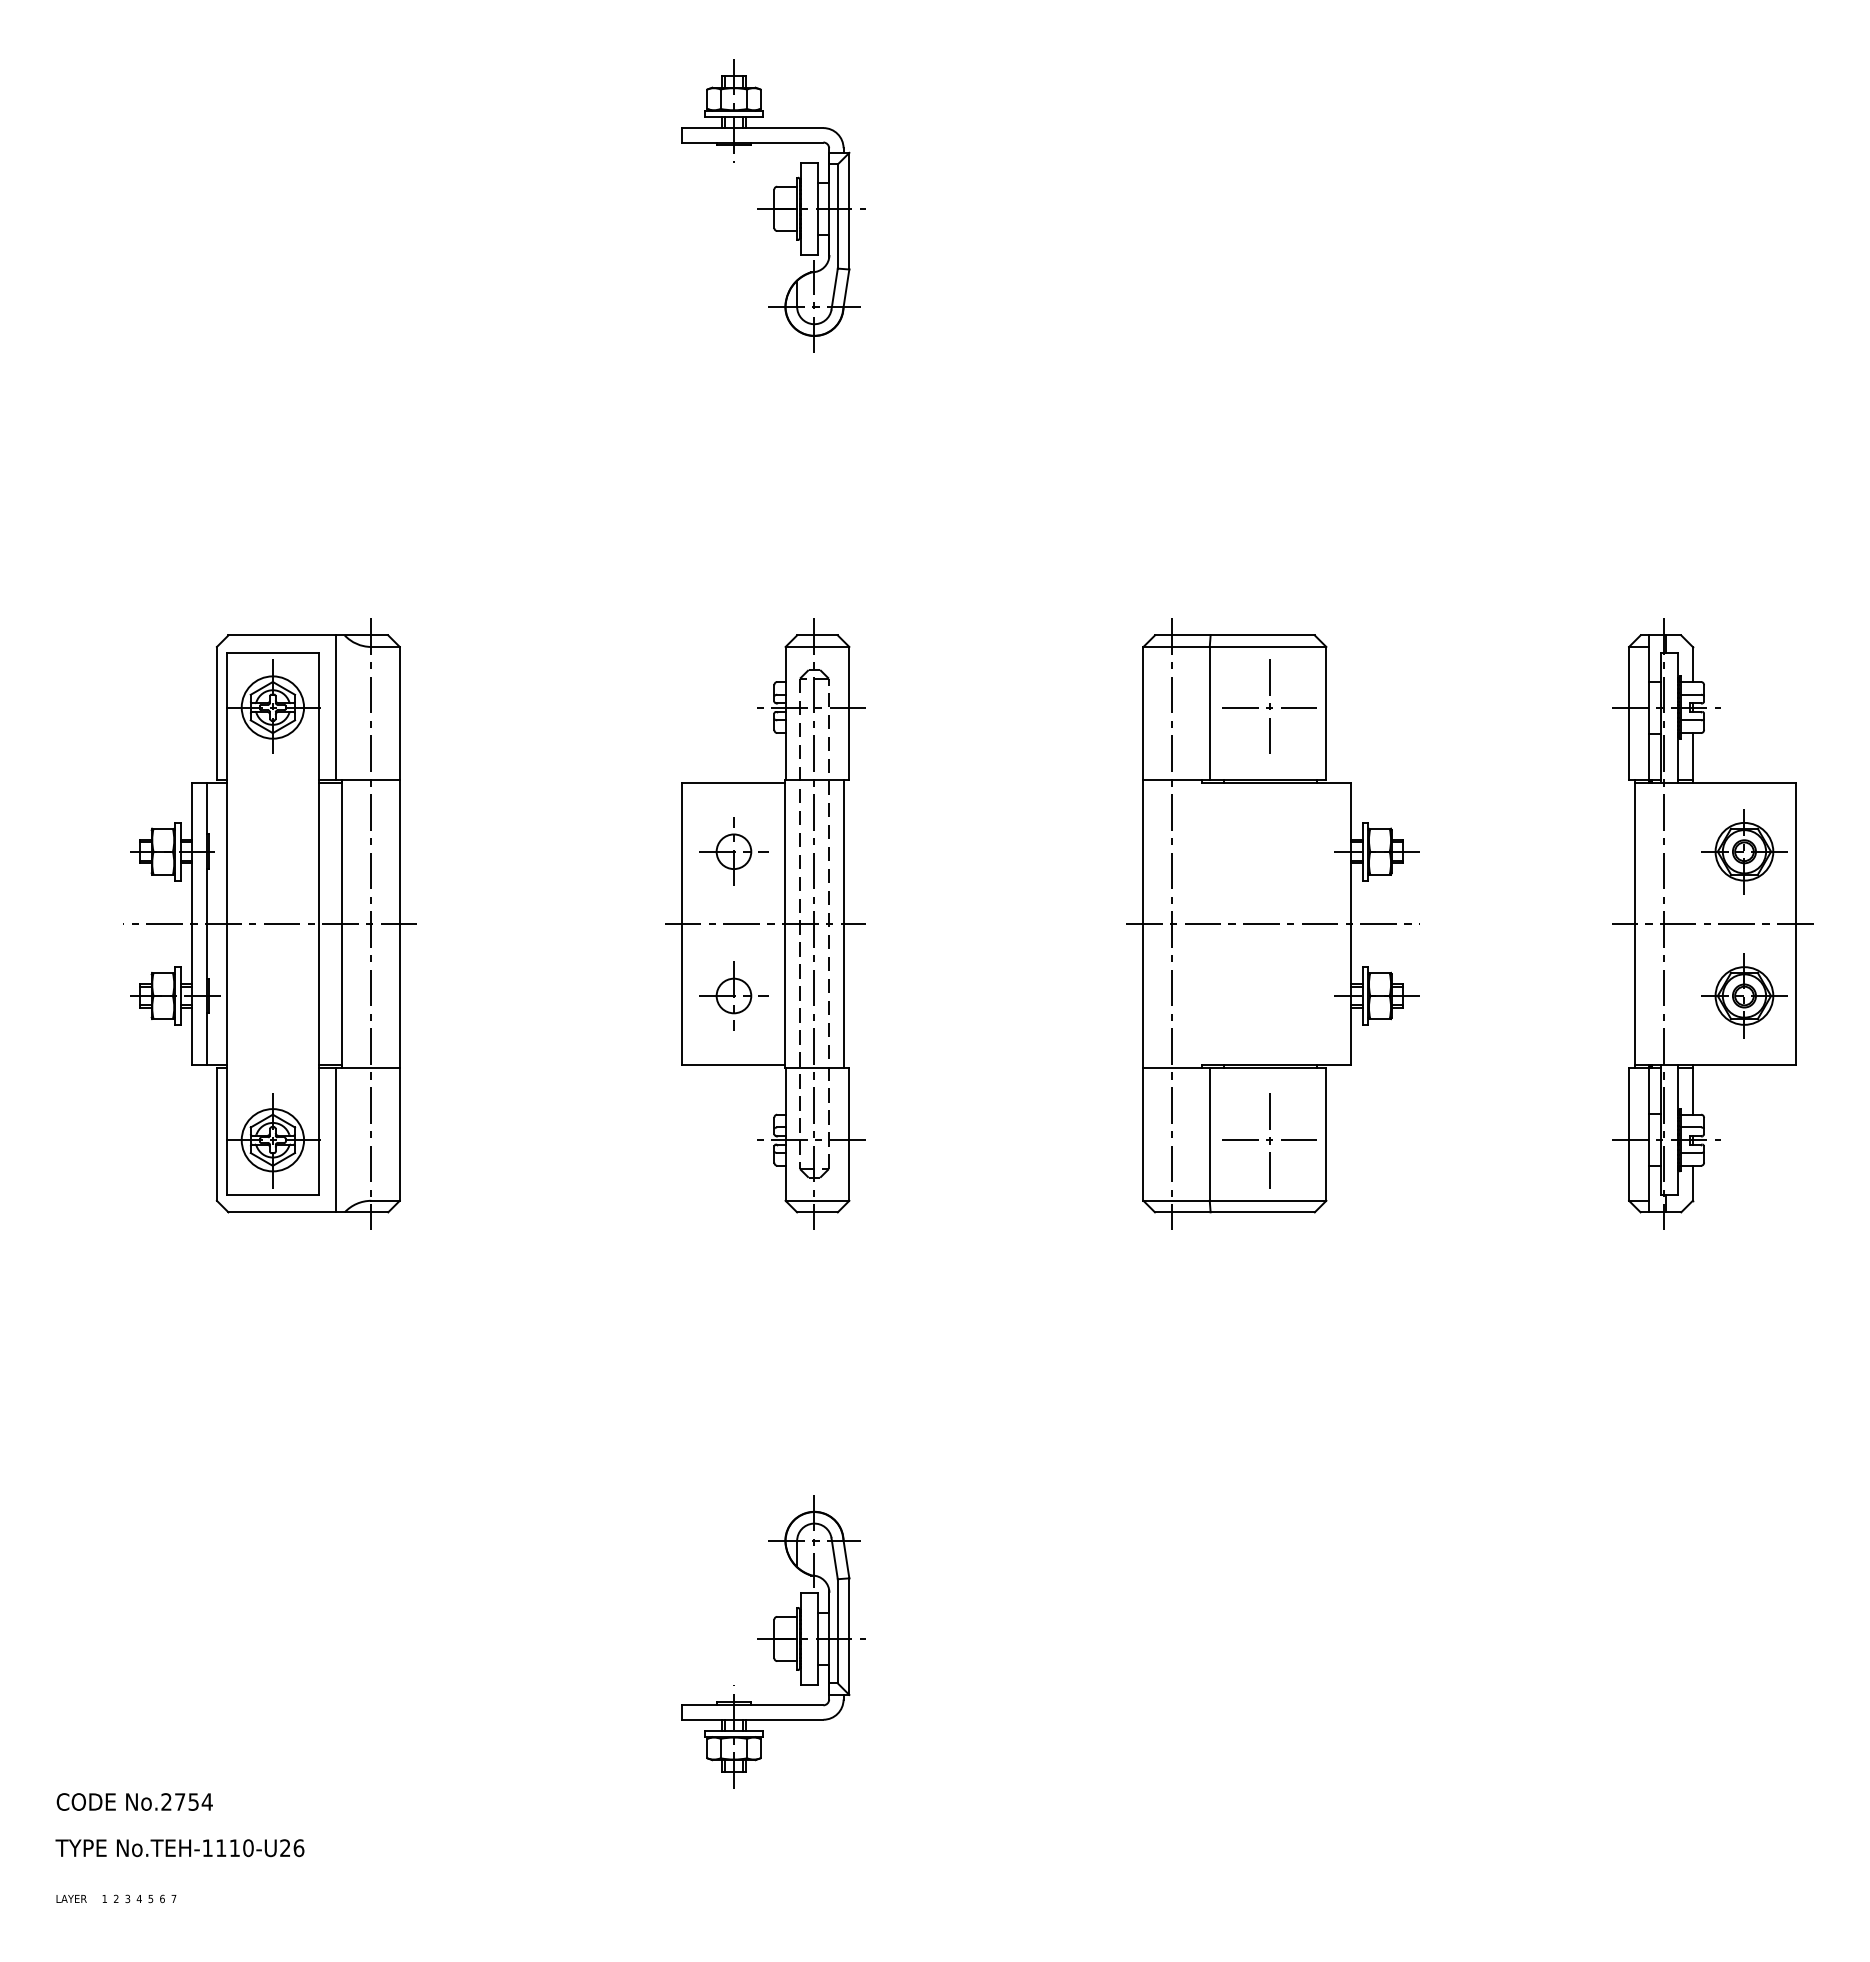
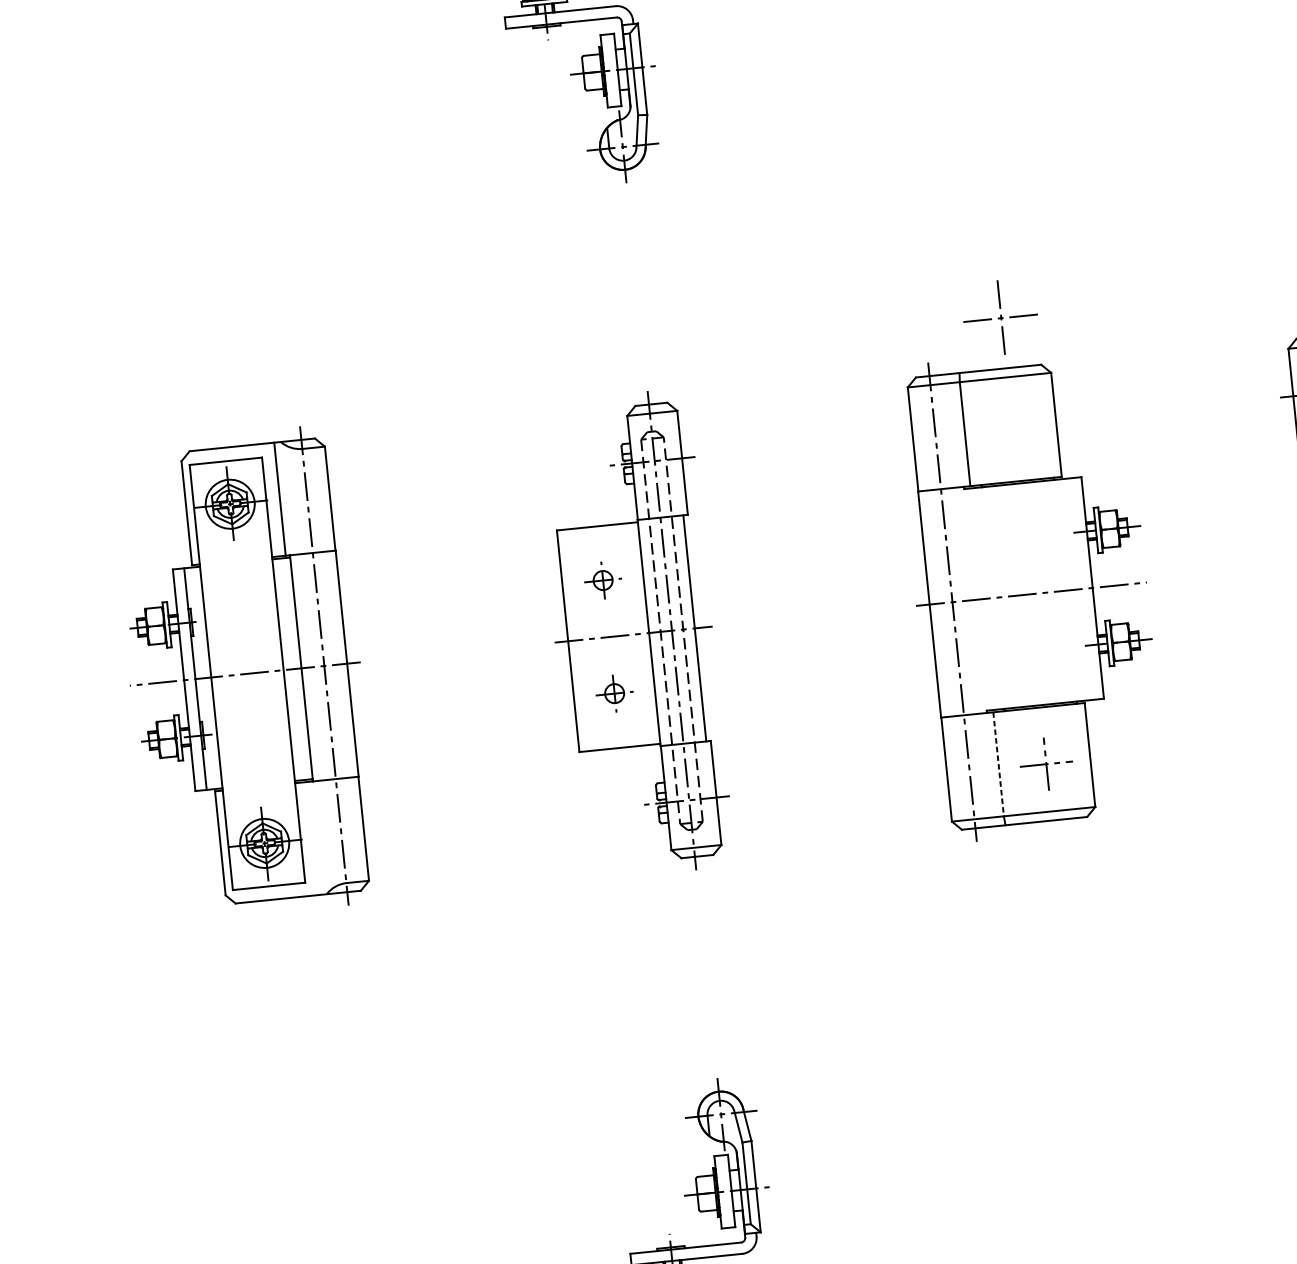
part: (1269, 706) -> (1000, 317), moved
part: (733, 851) -> (602, 580), size x0.7
part: (733, 995) -> (614, 693), size x0.7
line: (1209, 1134) -> (998, 764), solid -> dashed
line: (336, 1140) -> (314, 838), removed
part: (1269, 1140) -> (1045, 764), size x0.7

